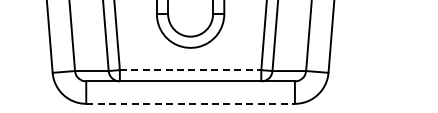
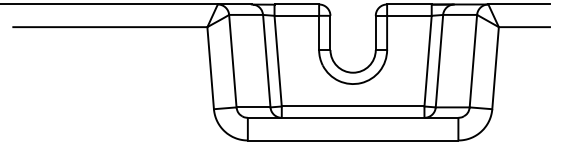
line: (190, 70) -> (353, 106), dashed -> solid
line: (190, 103) -> (353, 140), dashed -> solid

